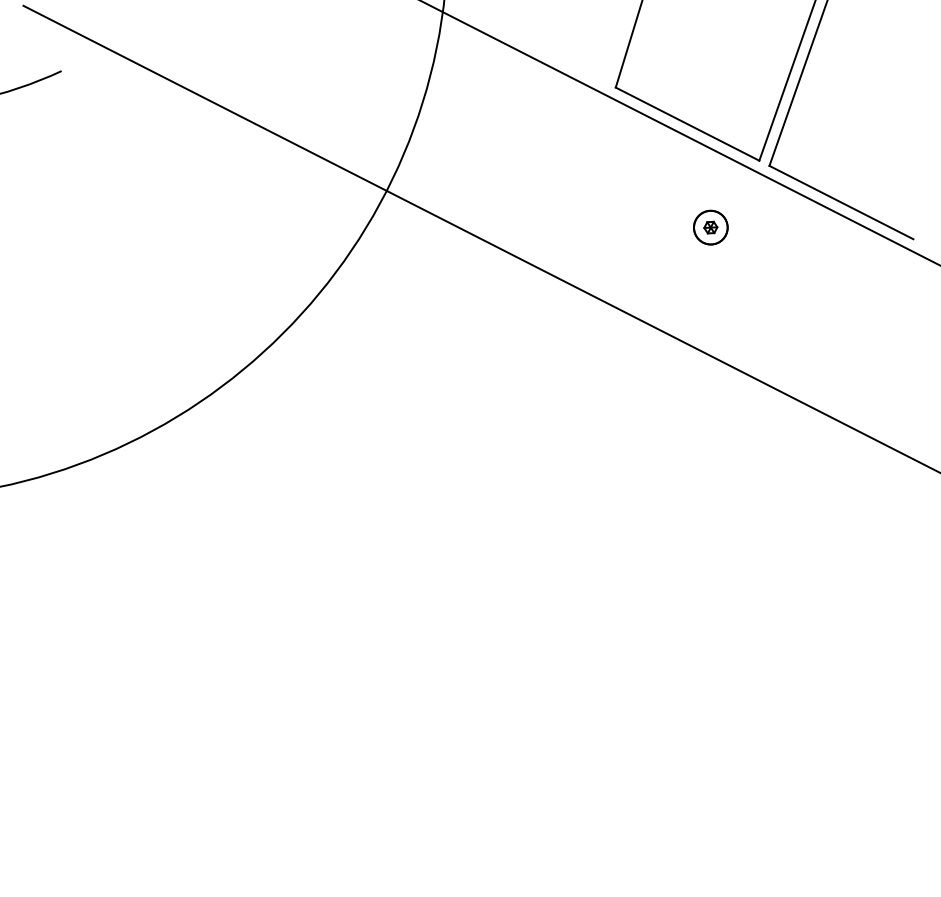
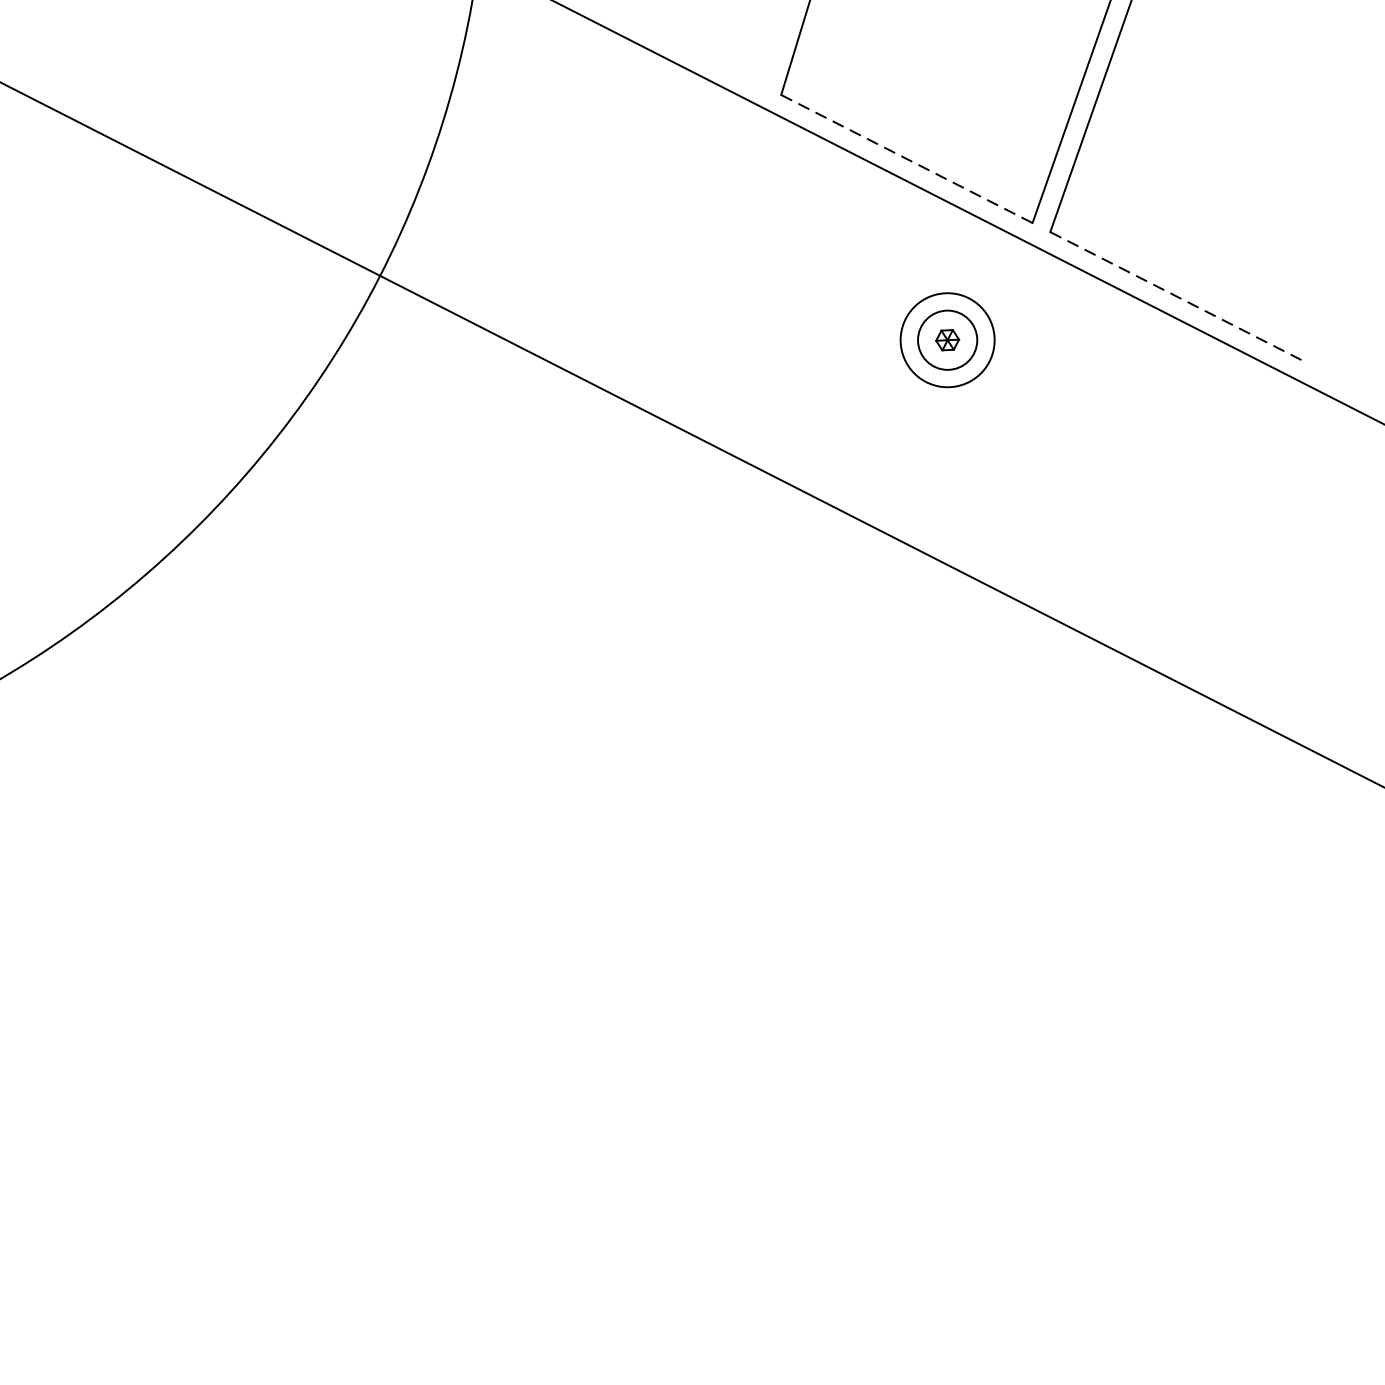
line: (687, 124) -> (906, 159), solid -> dashed
line: (841, 202) -> (1176, 296), solid -> dashed
circle: (710, 227) -> (947, 339), size x1.6

